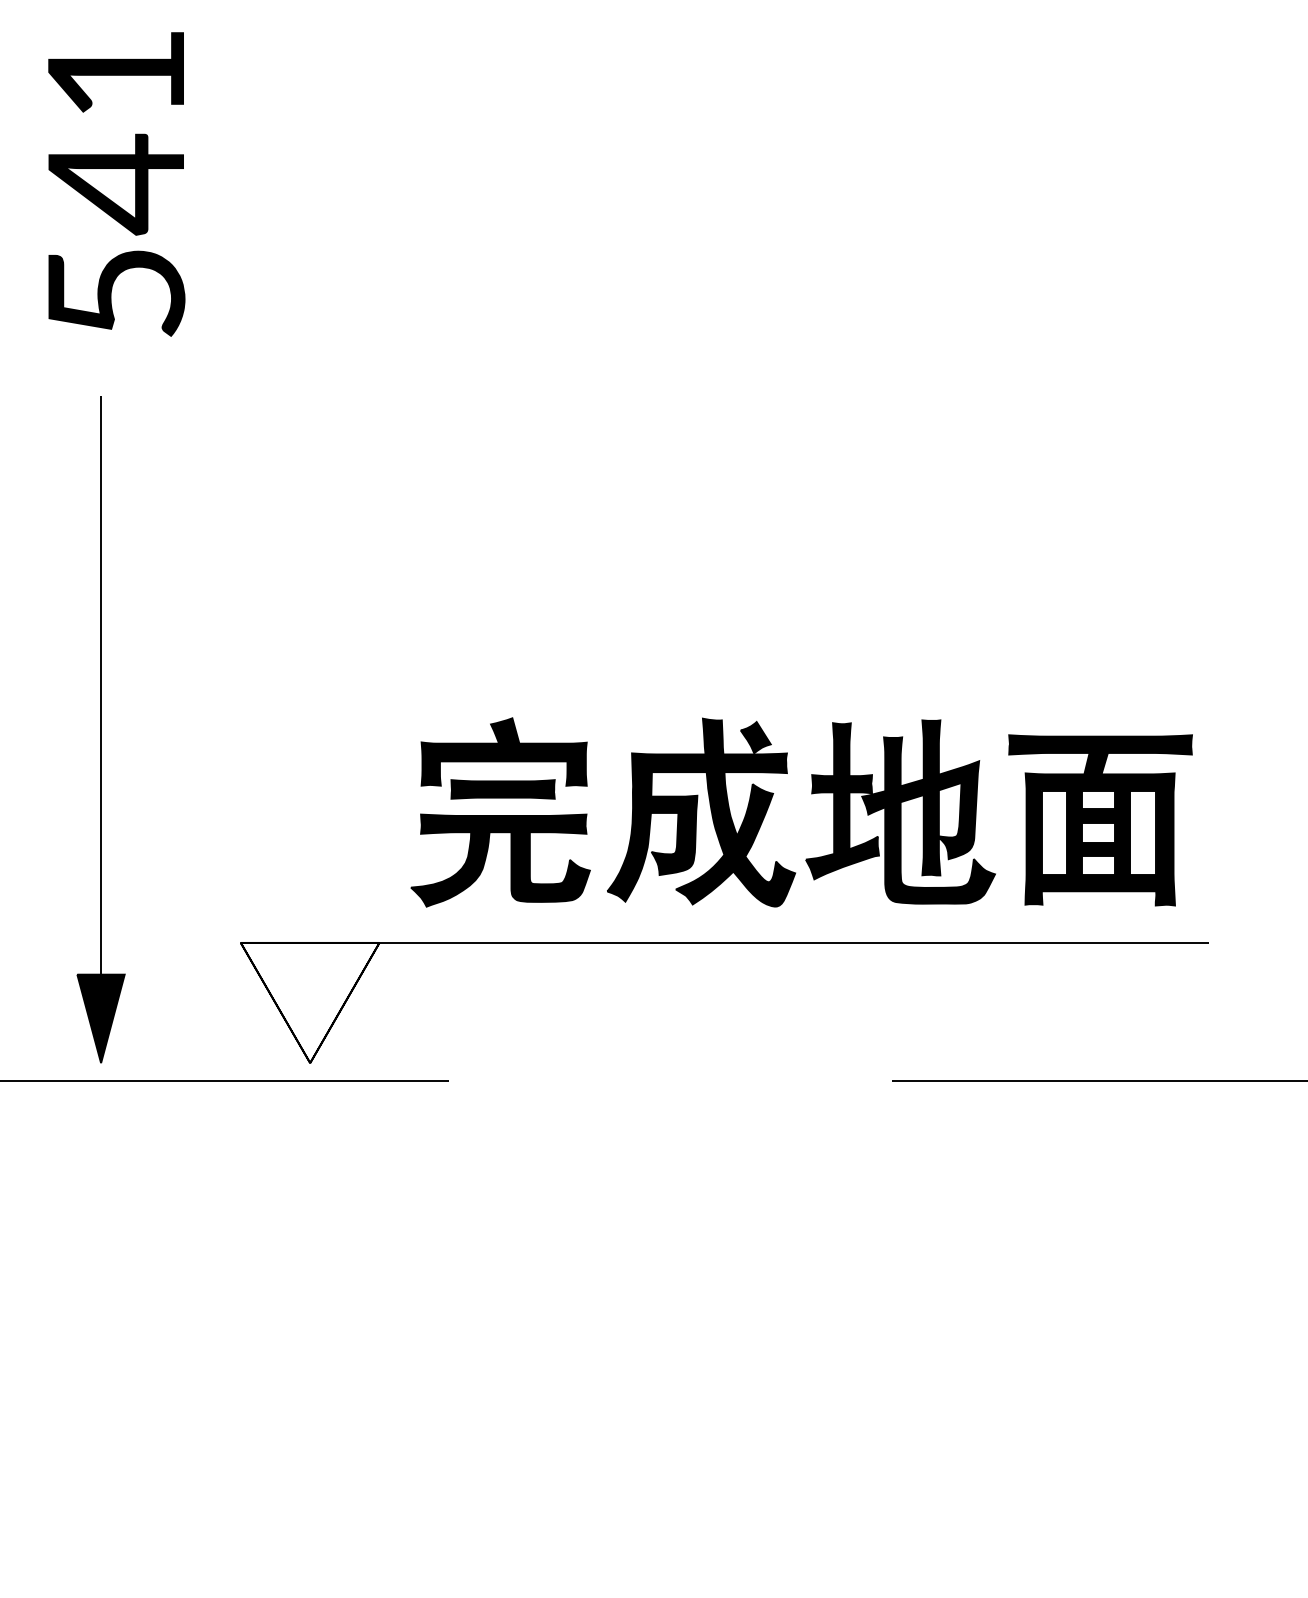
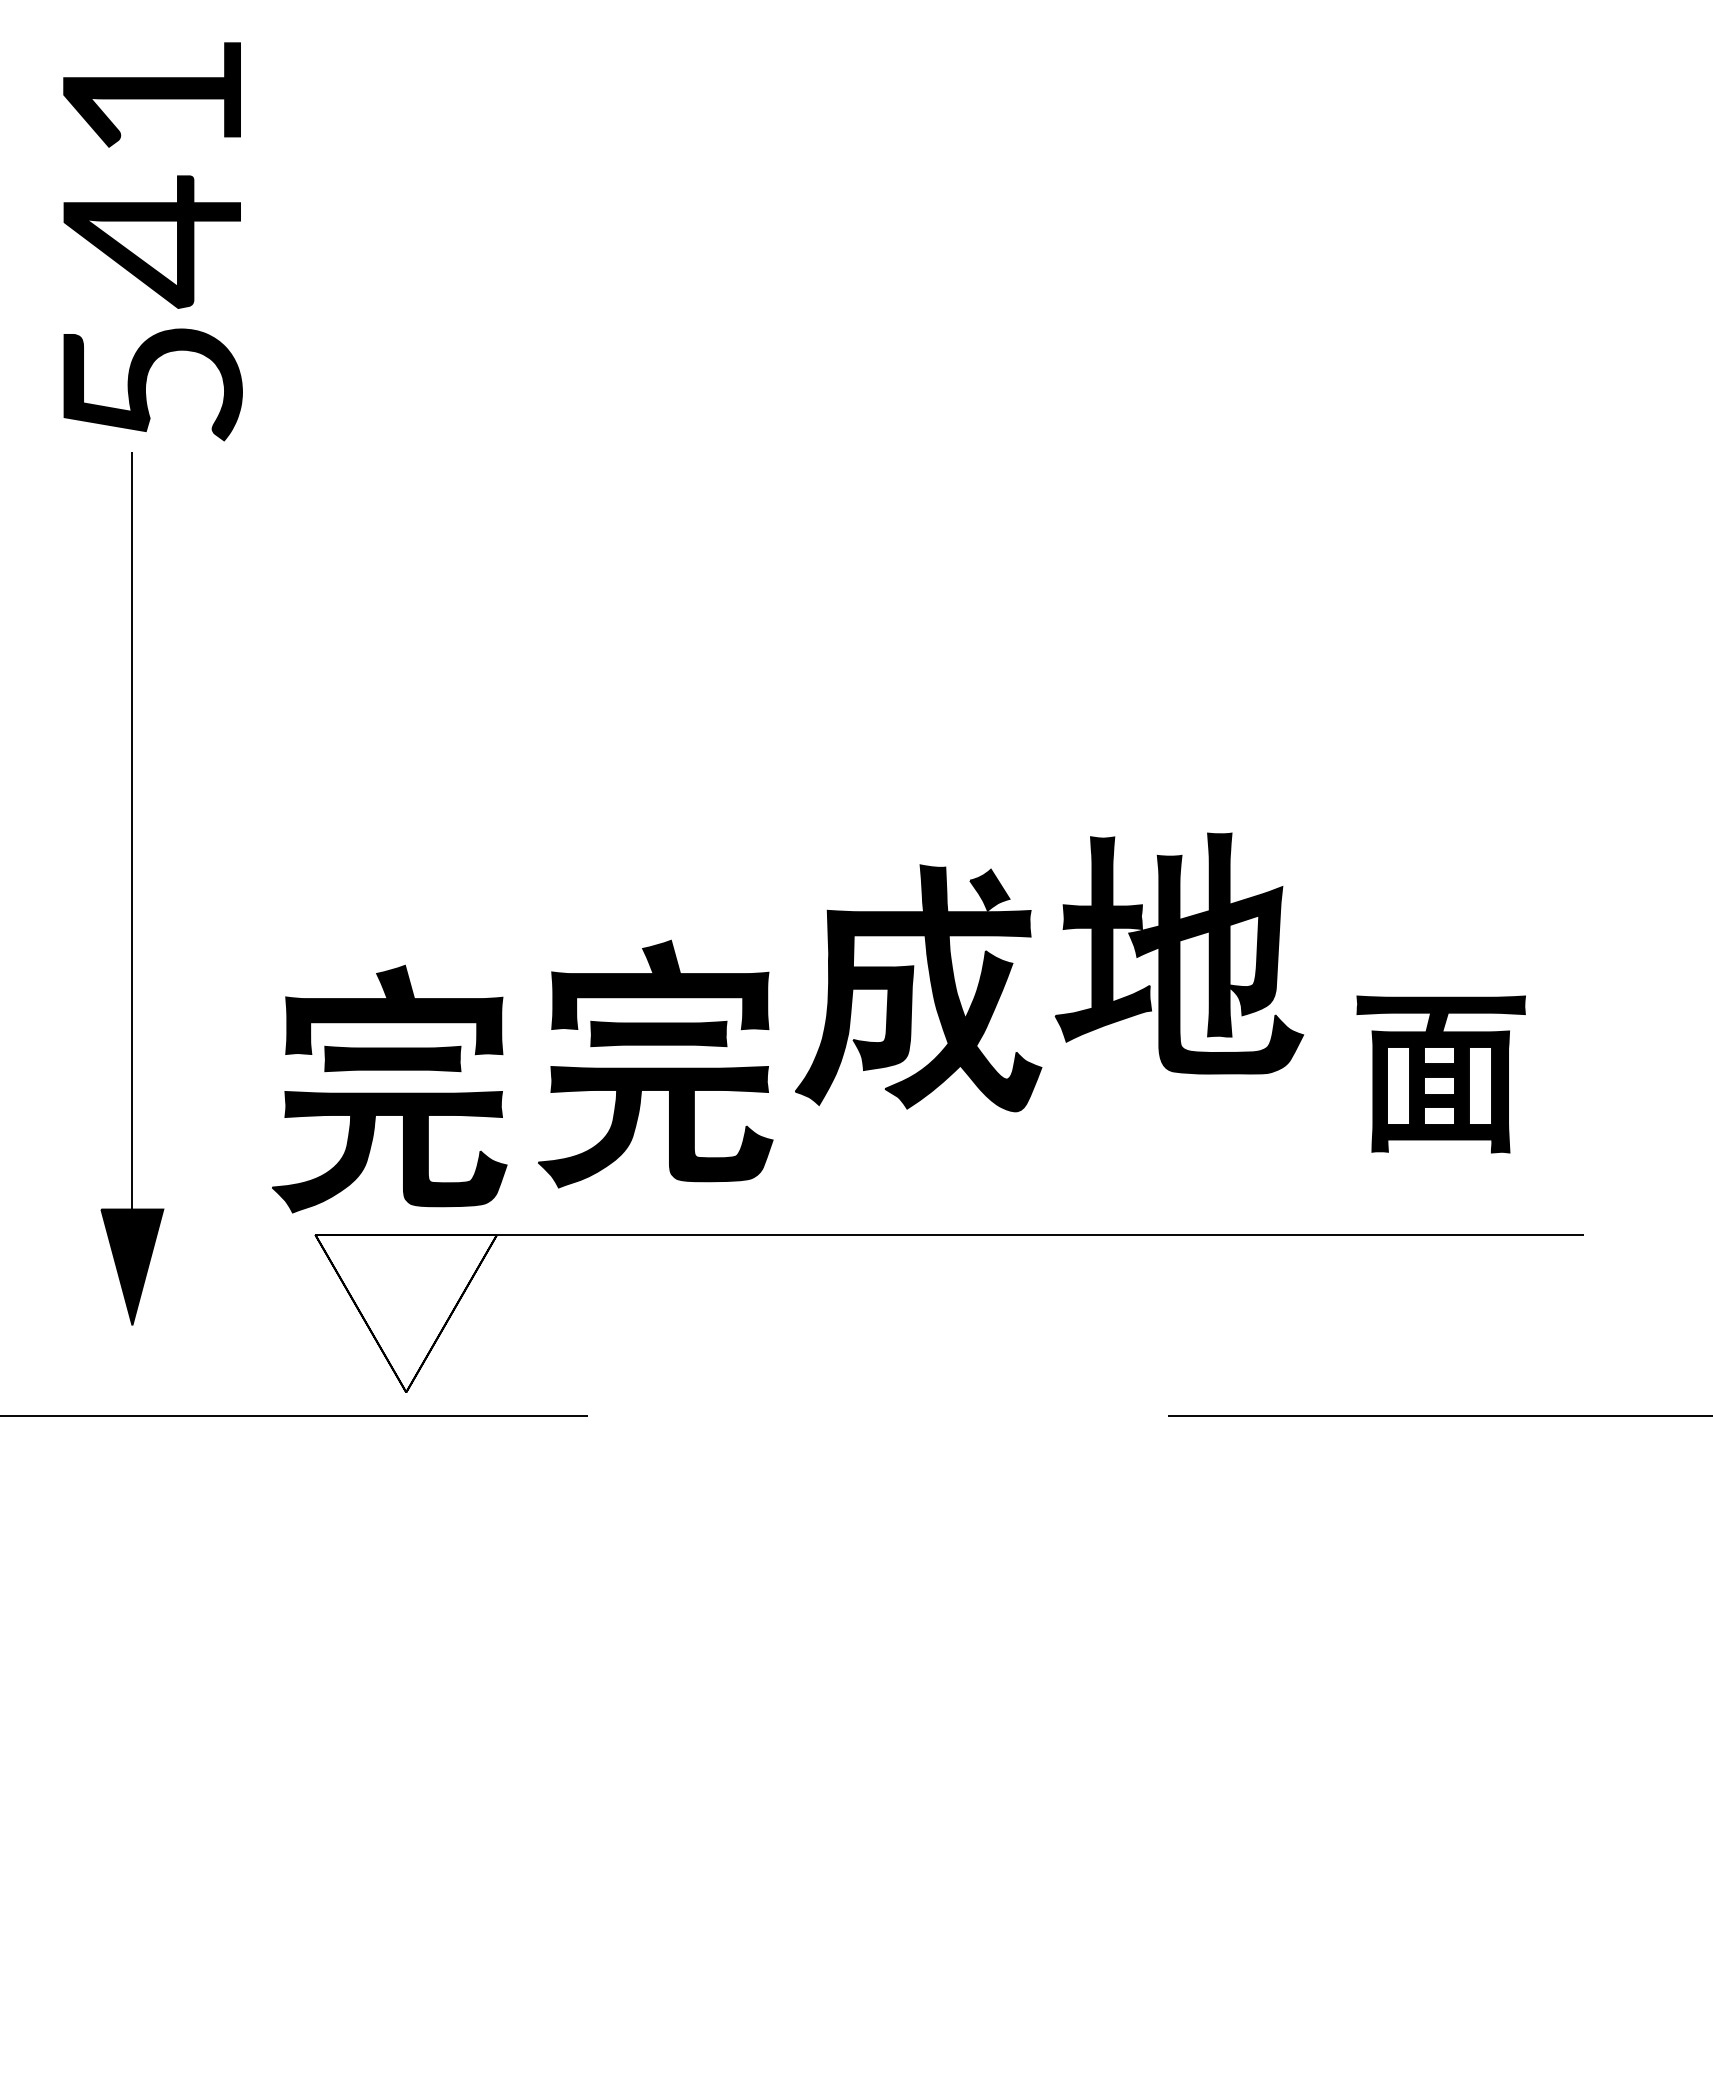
part: (101, 729) -> (132, 888), moved
part: (900, 811) -> (1179, 953), moved
part: (701, 812) -> (918, 988), moved
part: (1099, 820) -> (1440, 1074), size x0.7
part: (297, 831) -> (389, 1088), added

